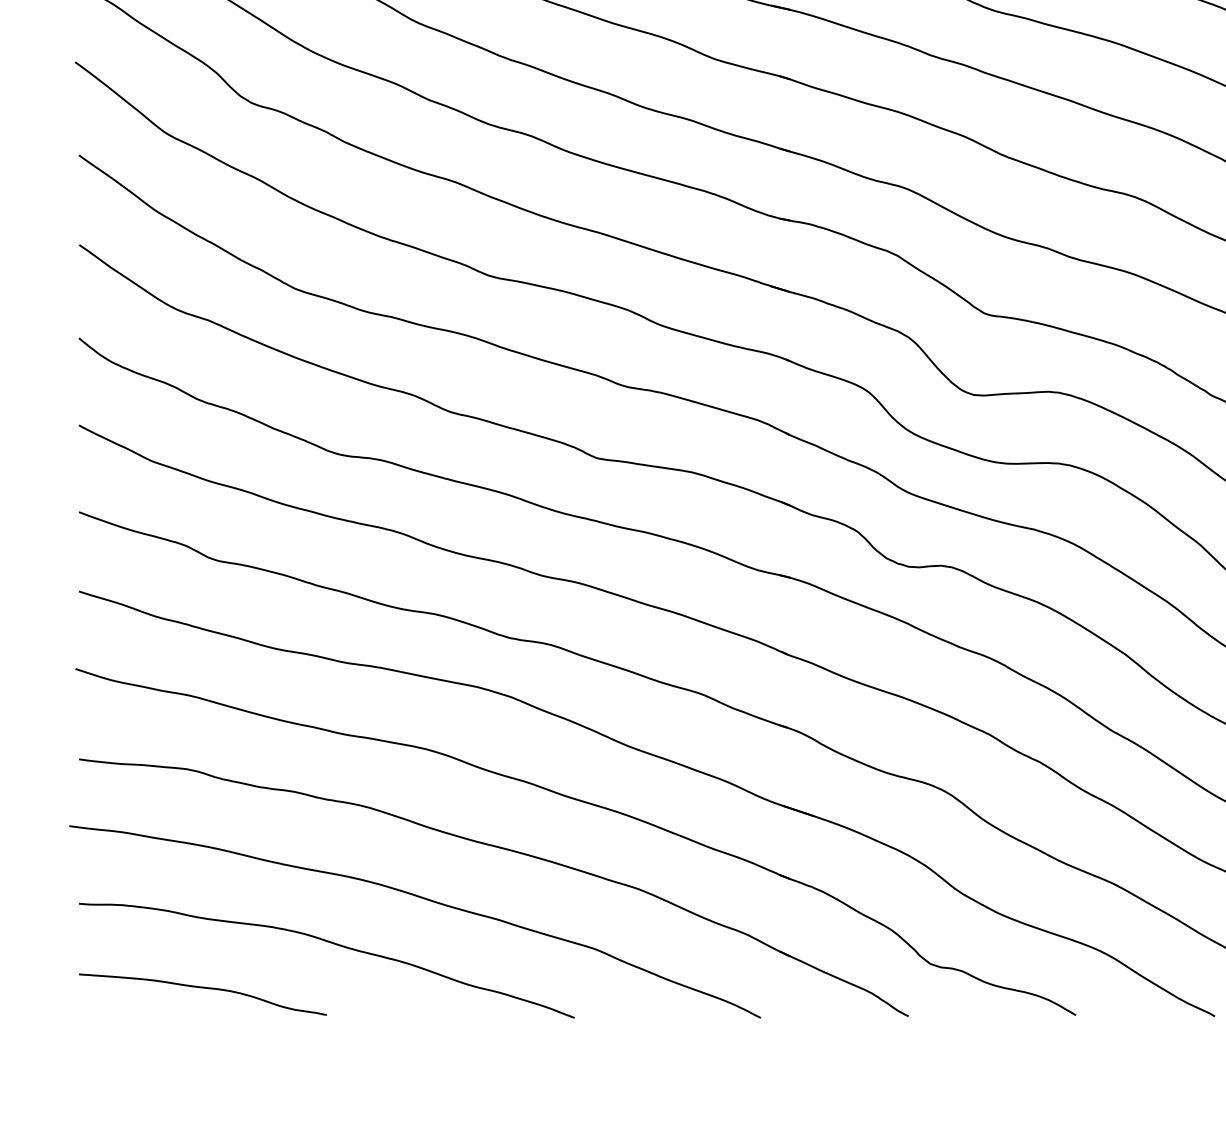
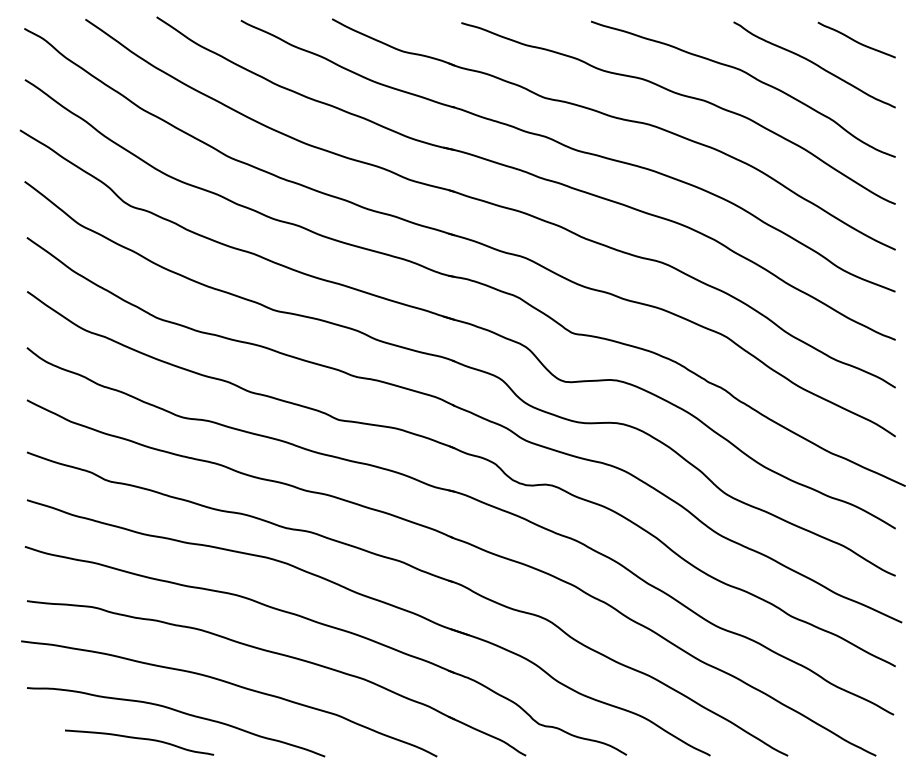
curve: (202, 989) -> (139, 739), moved

